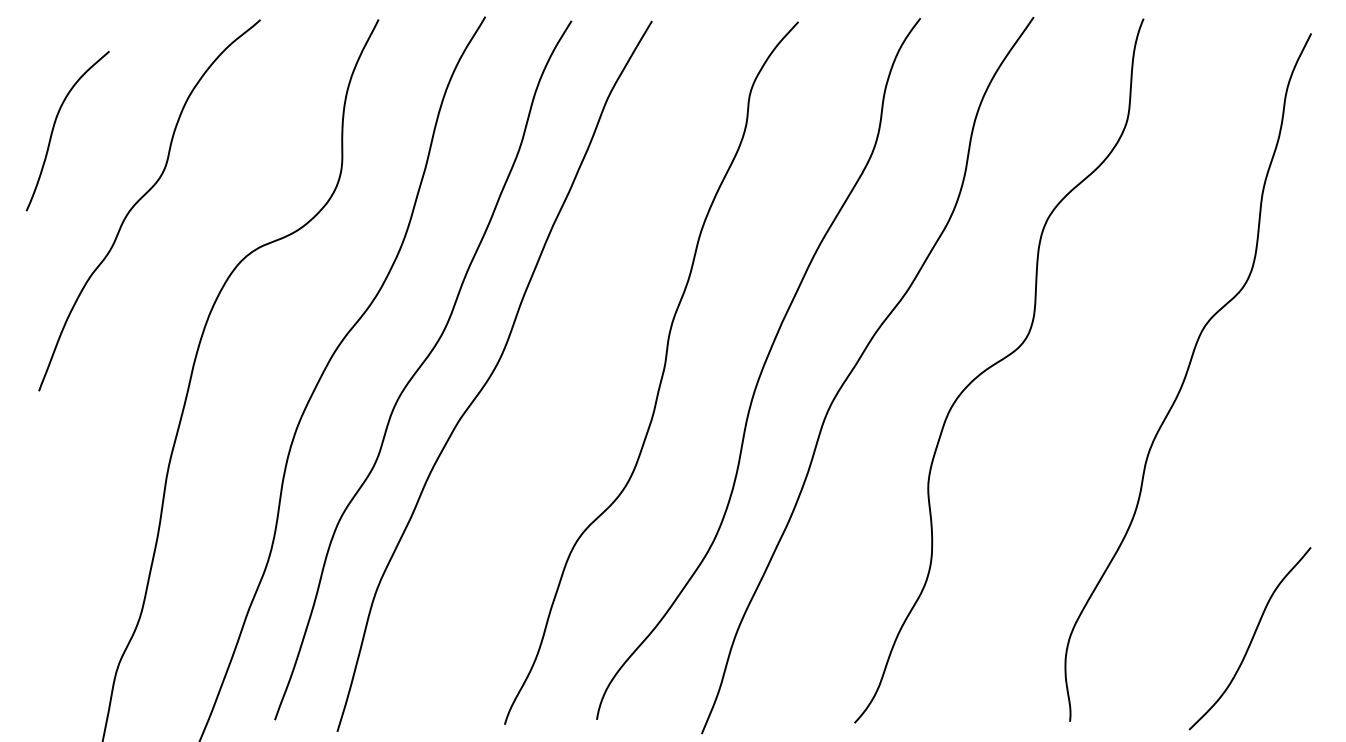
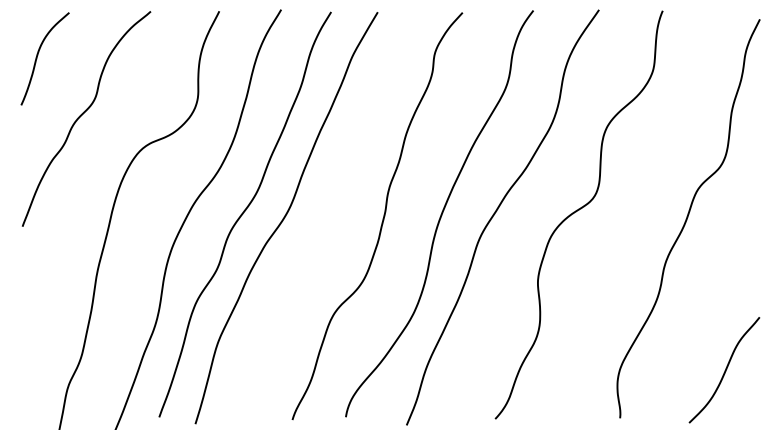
curve: (56, 125) -> (38, 55), moved

